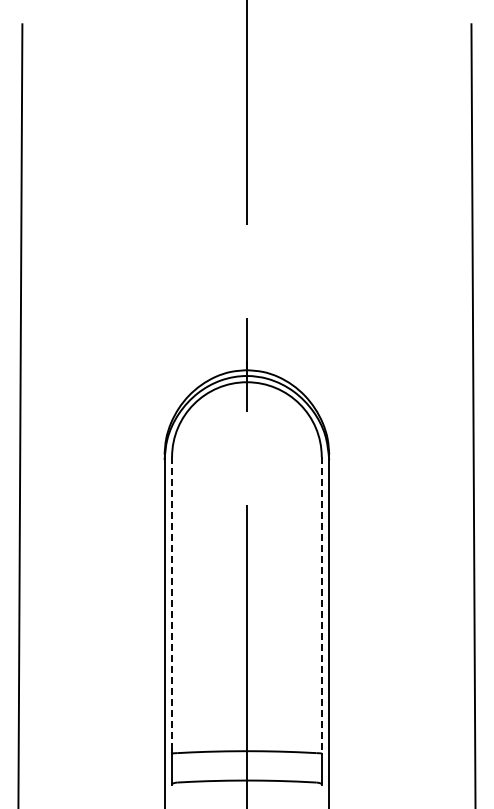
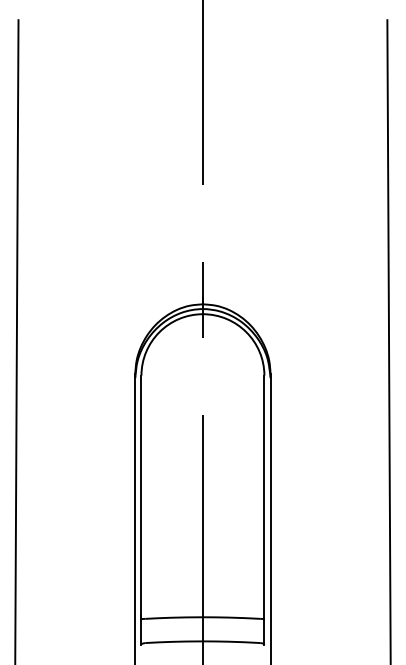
line: (172, 605) -> (141, 497), dashed -> solid
line: (321, 605) -> (264, 497), dashed -> solid

